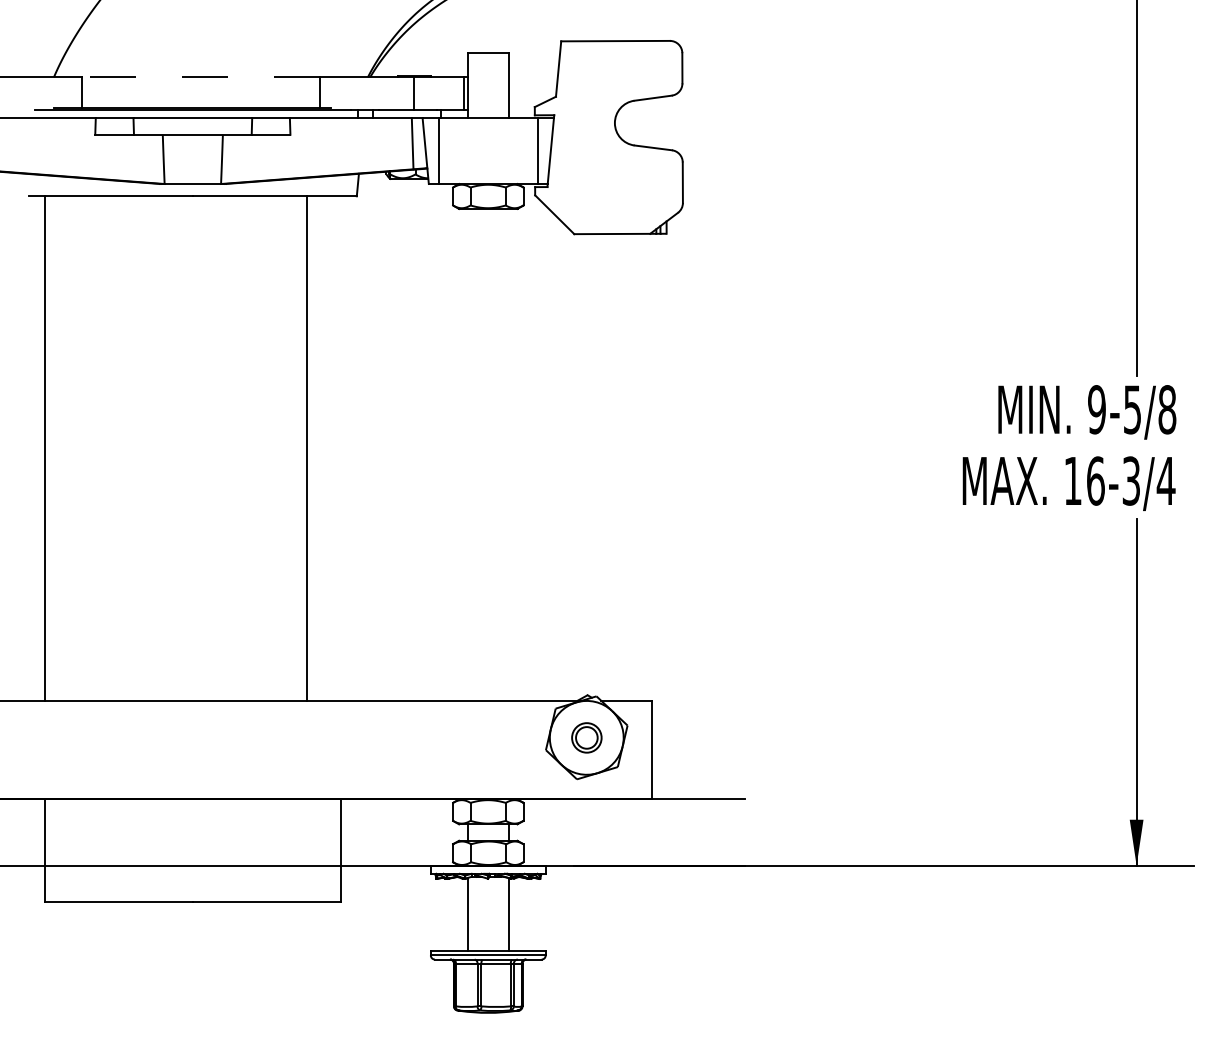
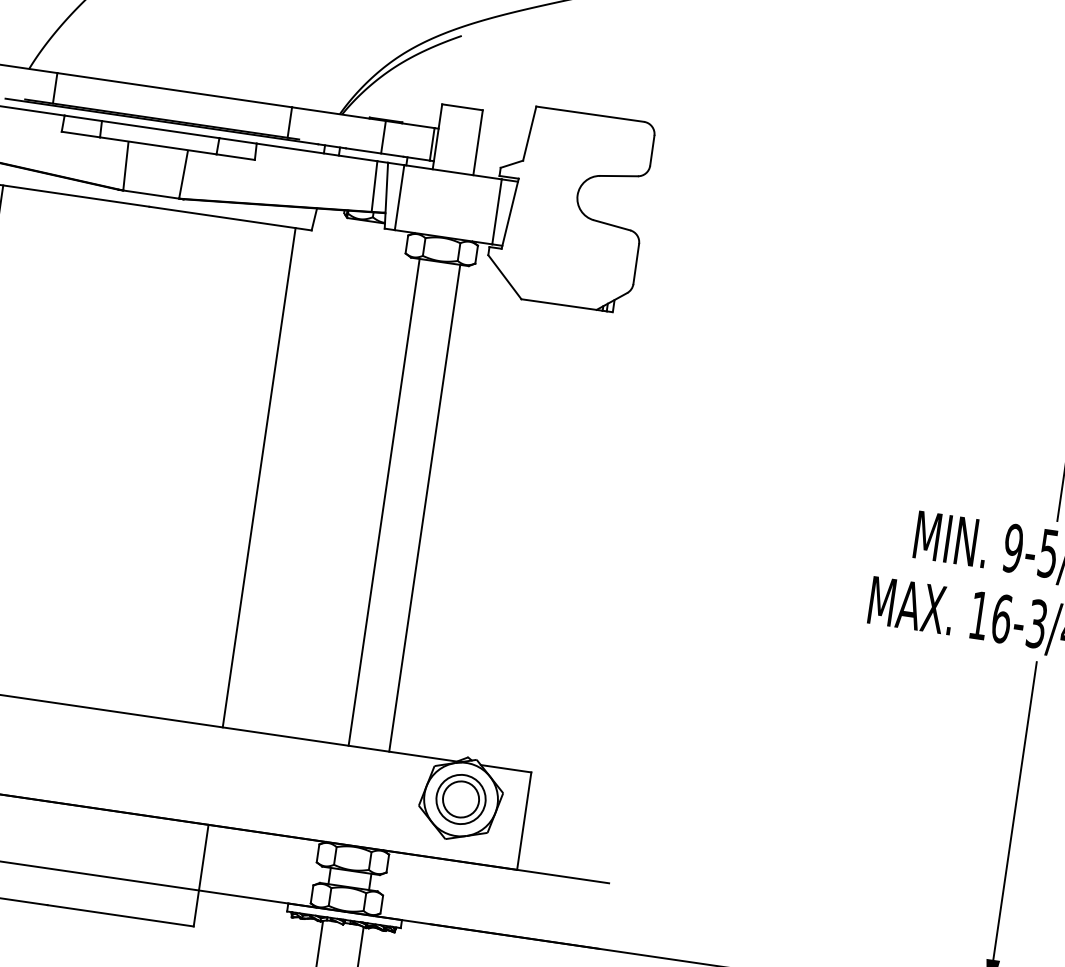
line: (201, 77) -> (175, 90), dashed -> solid
line: (306, 448) -> (259, 477), moved
line: (467, 454) -> (383, 501), added
line: (508, 454) -> (424, 507), added
part: (586, 737) -> (460, 799), size x1.67

